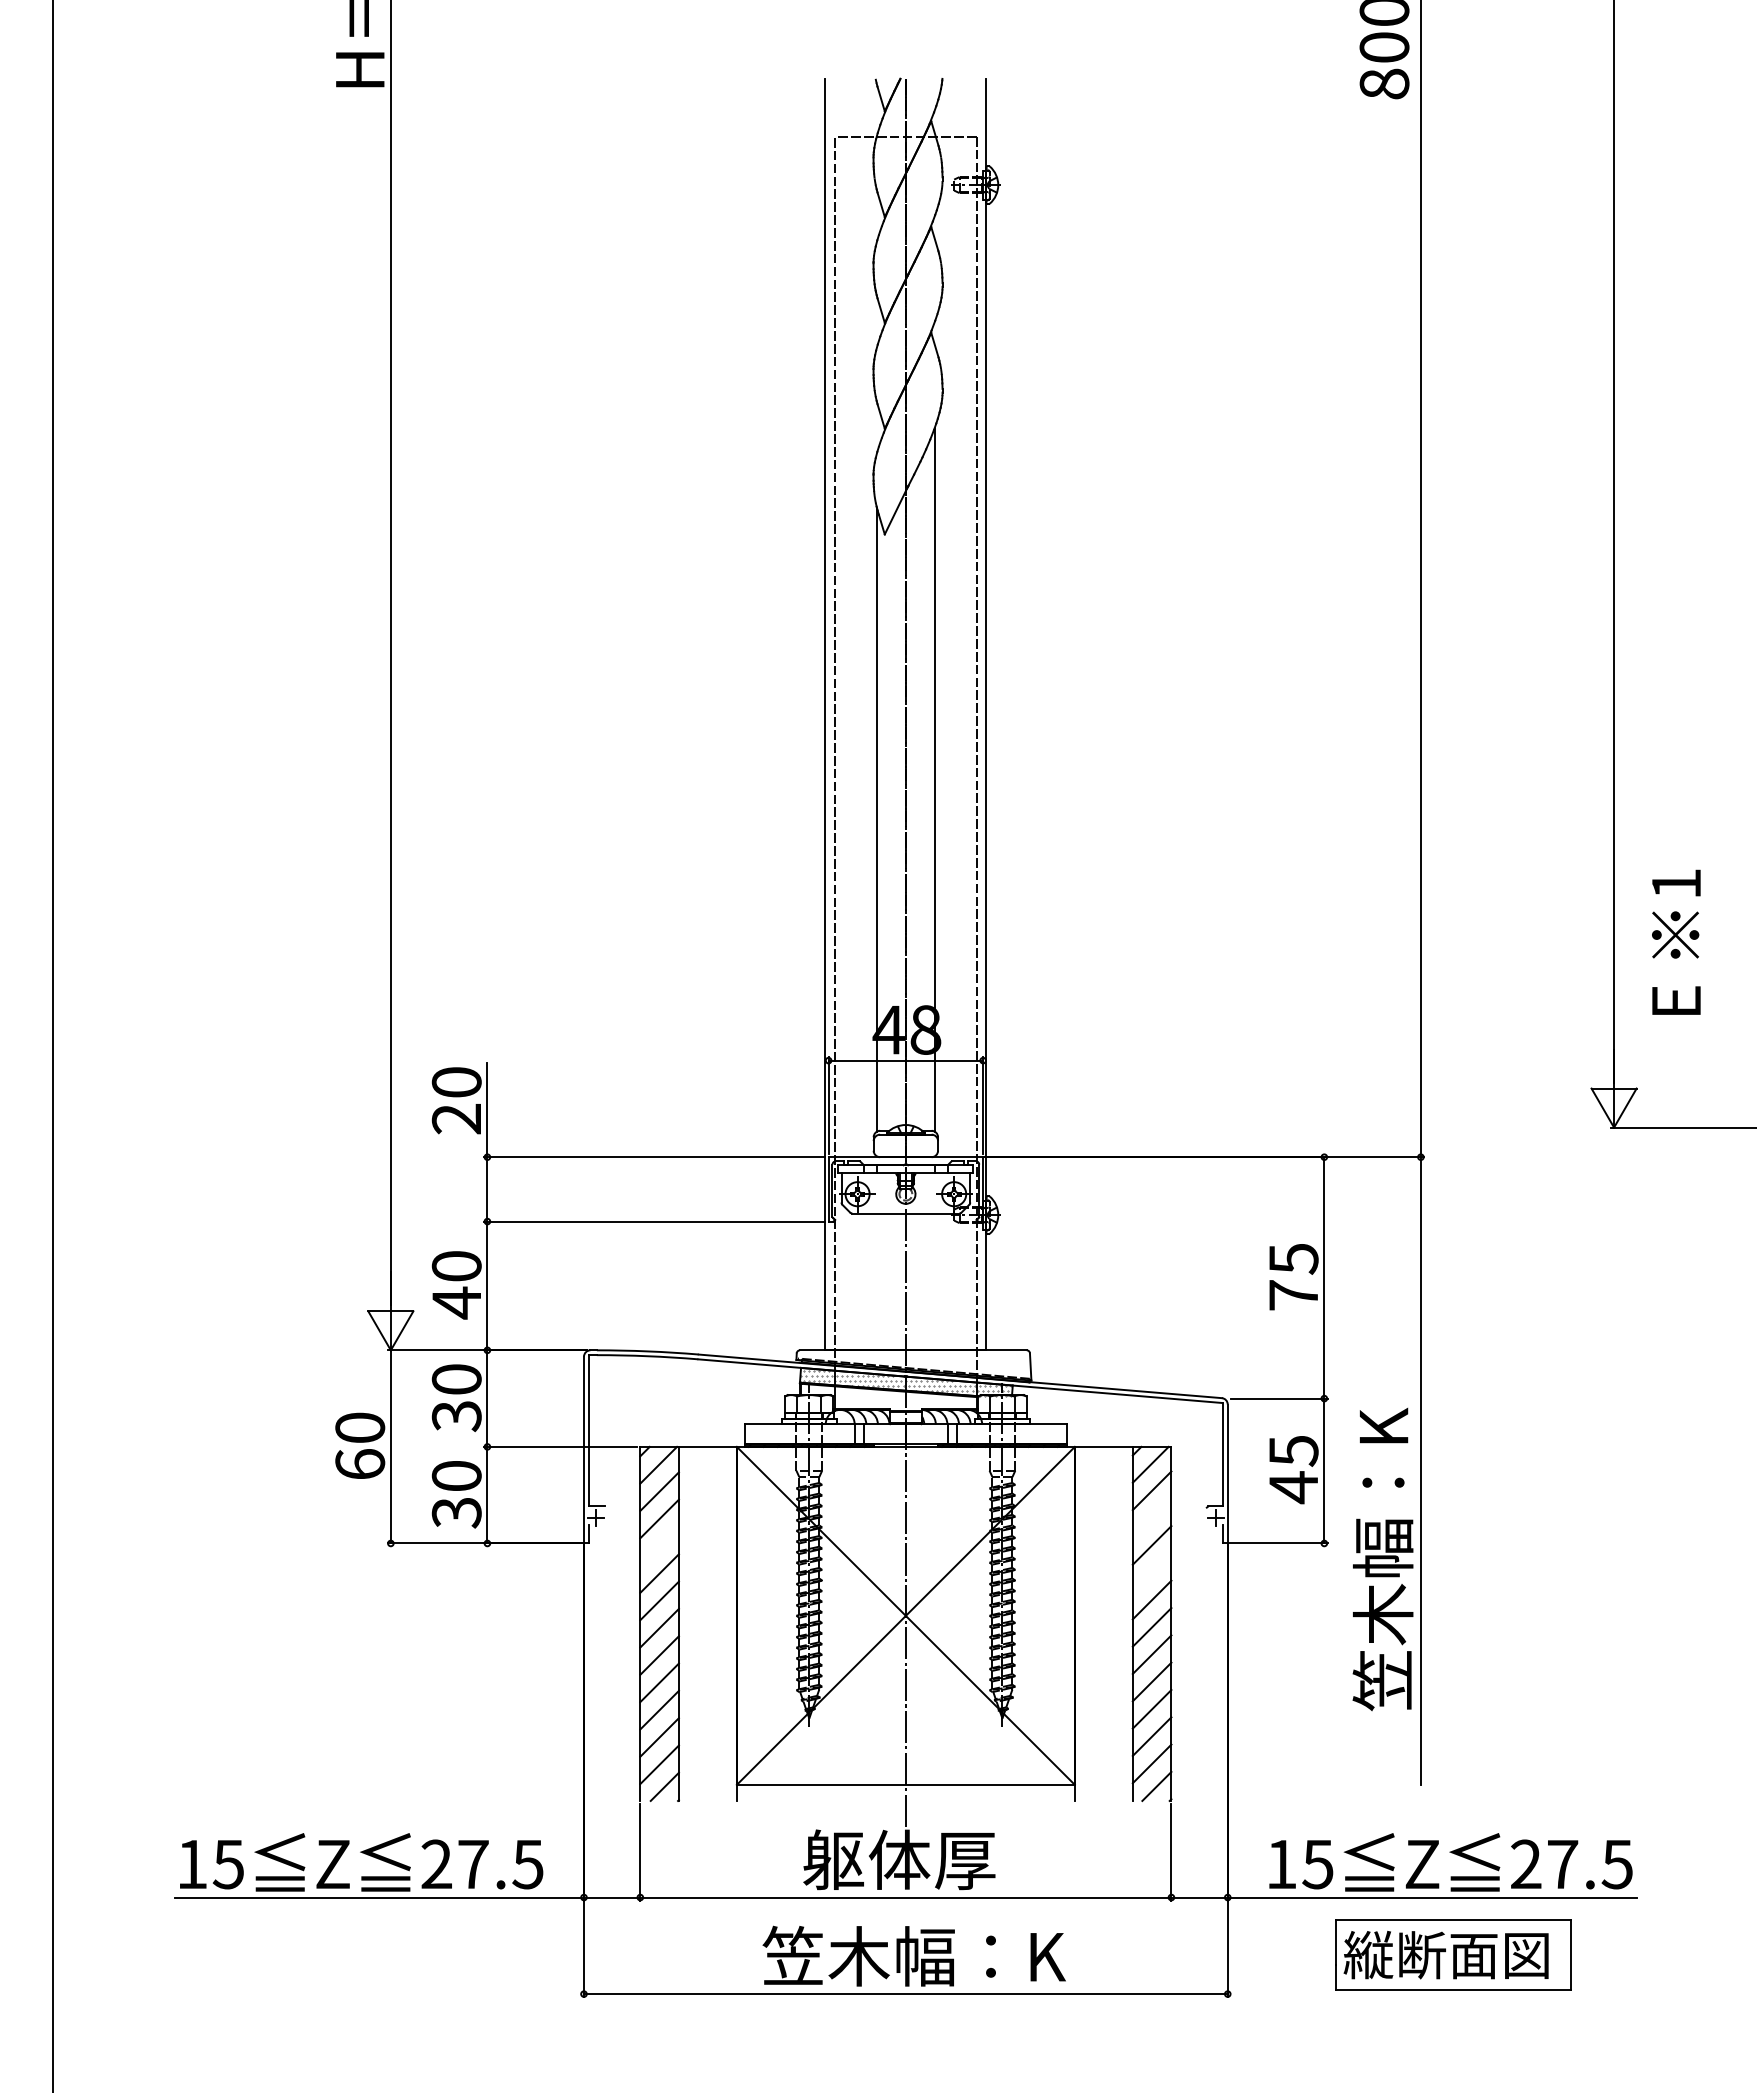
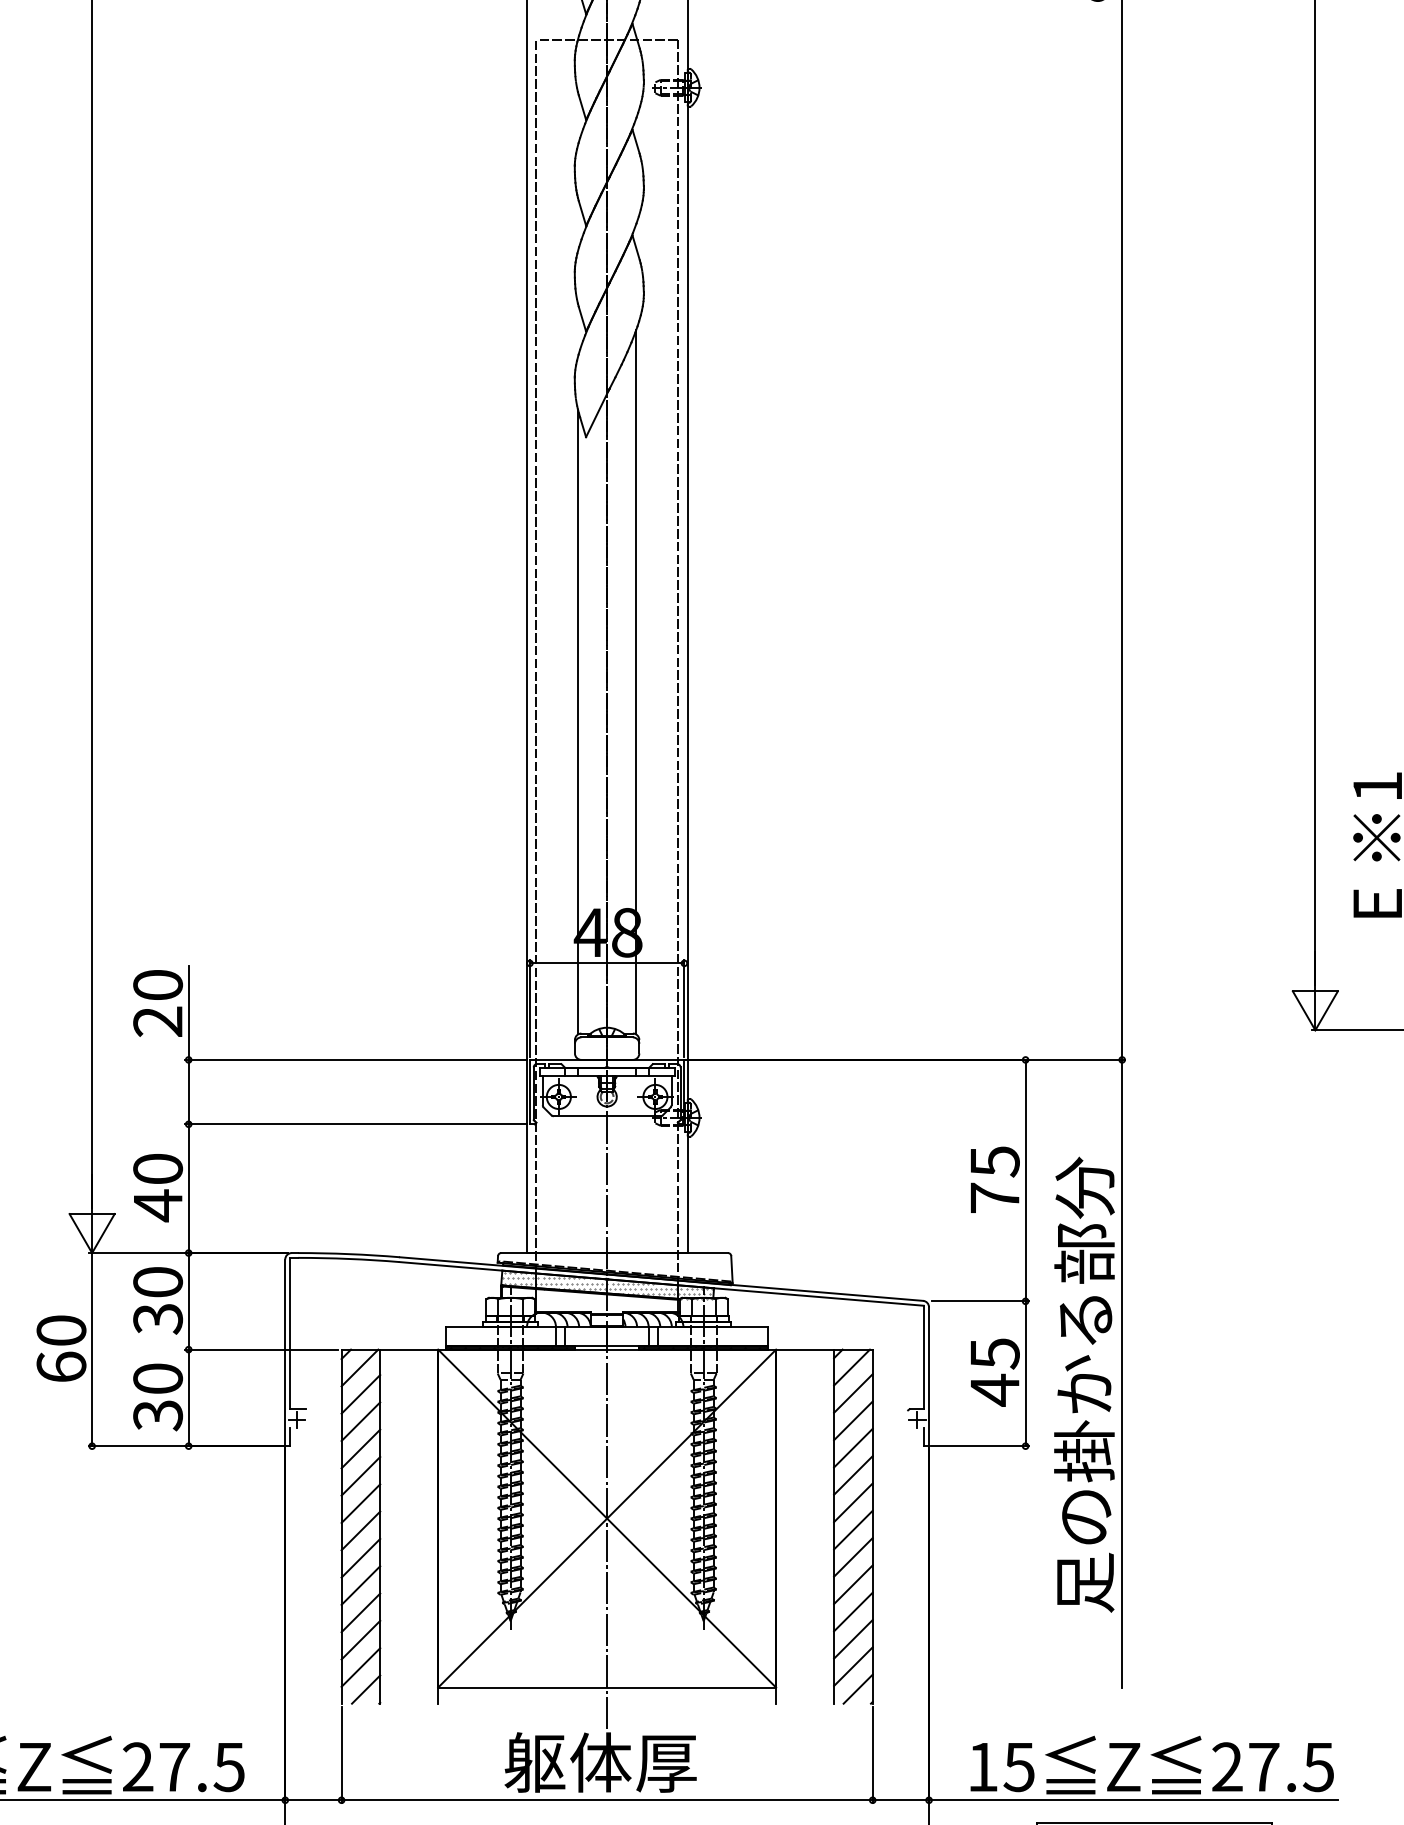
text: (1382, 1482) -> (1083, 1385), 笠木幅：K -> 足の掛かる部分
line: (1151, 1517) -> (852, 1420), added
line: (659, 1545) -> (360, 1448), added
line: (1151, 1572) -> (852, 1475), added

